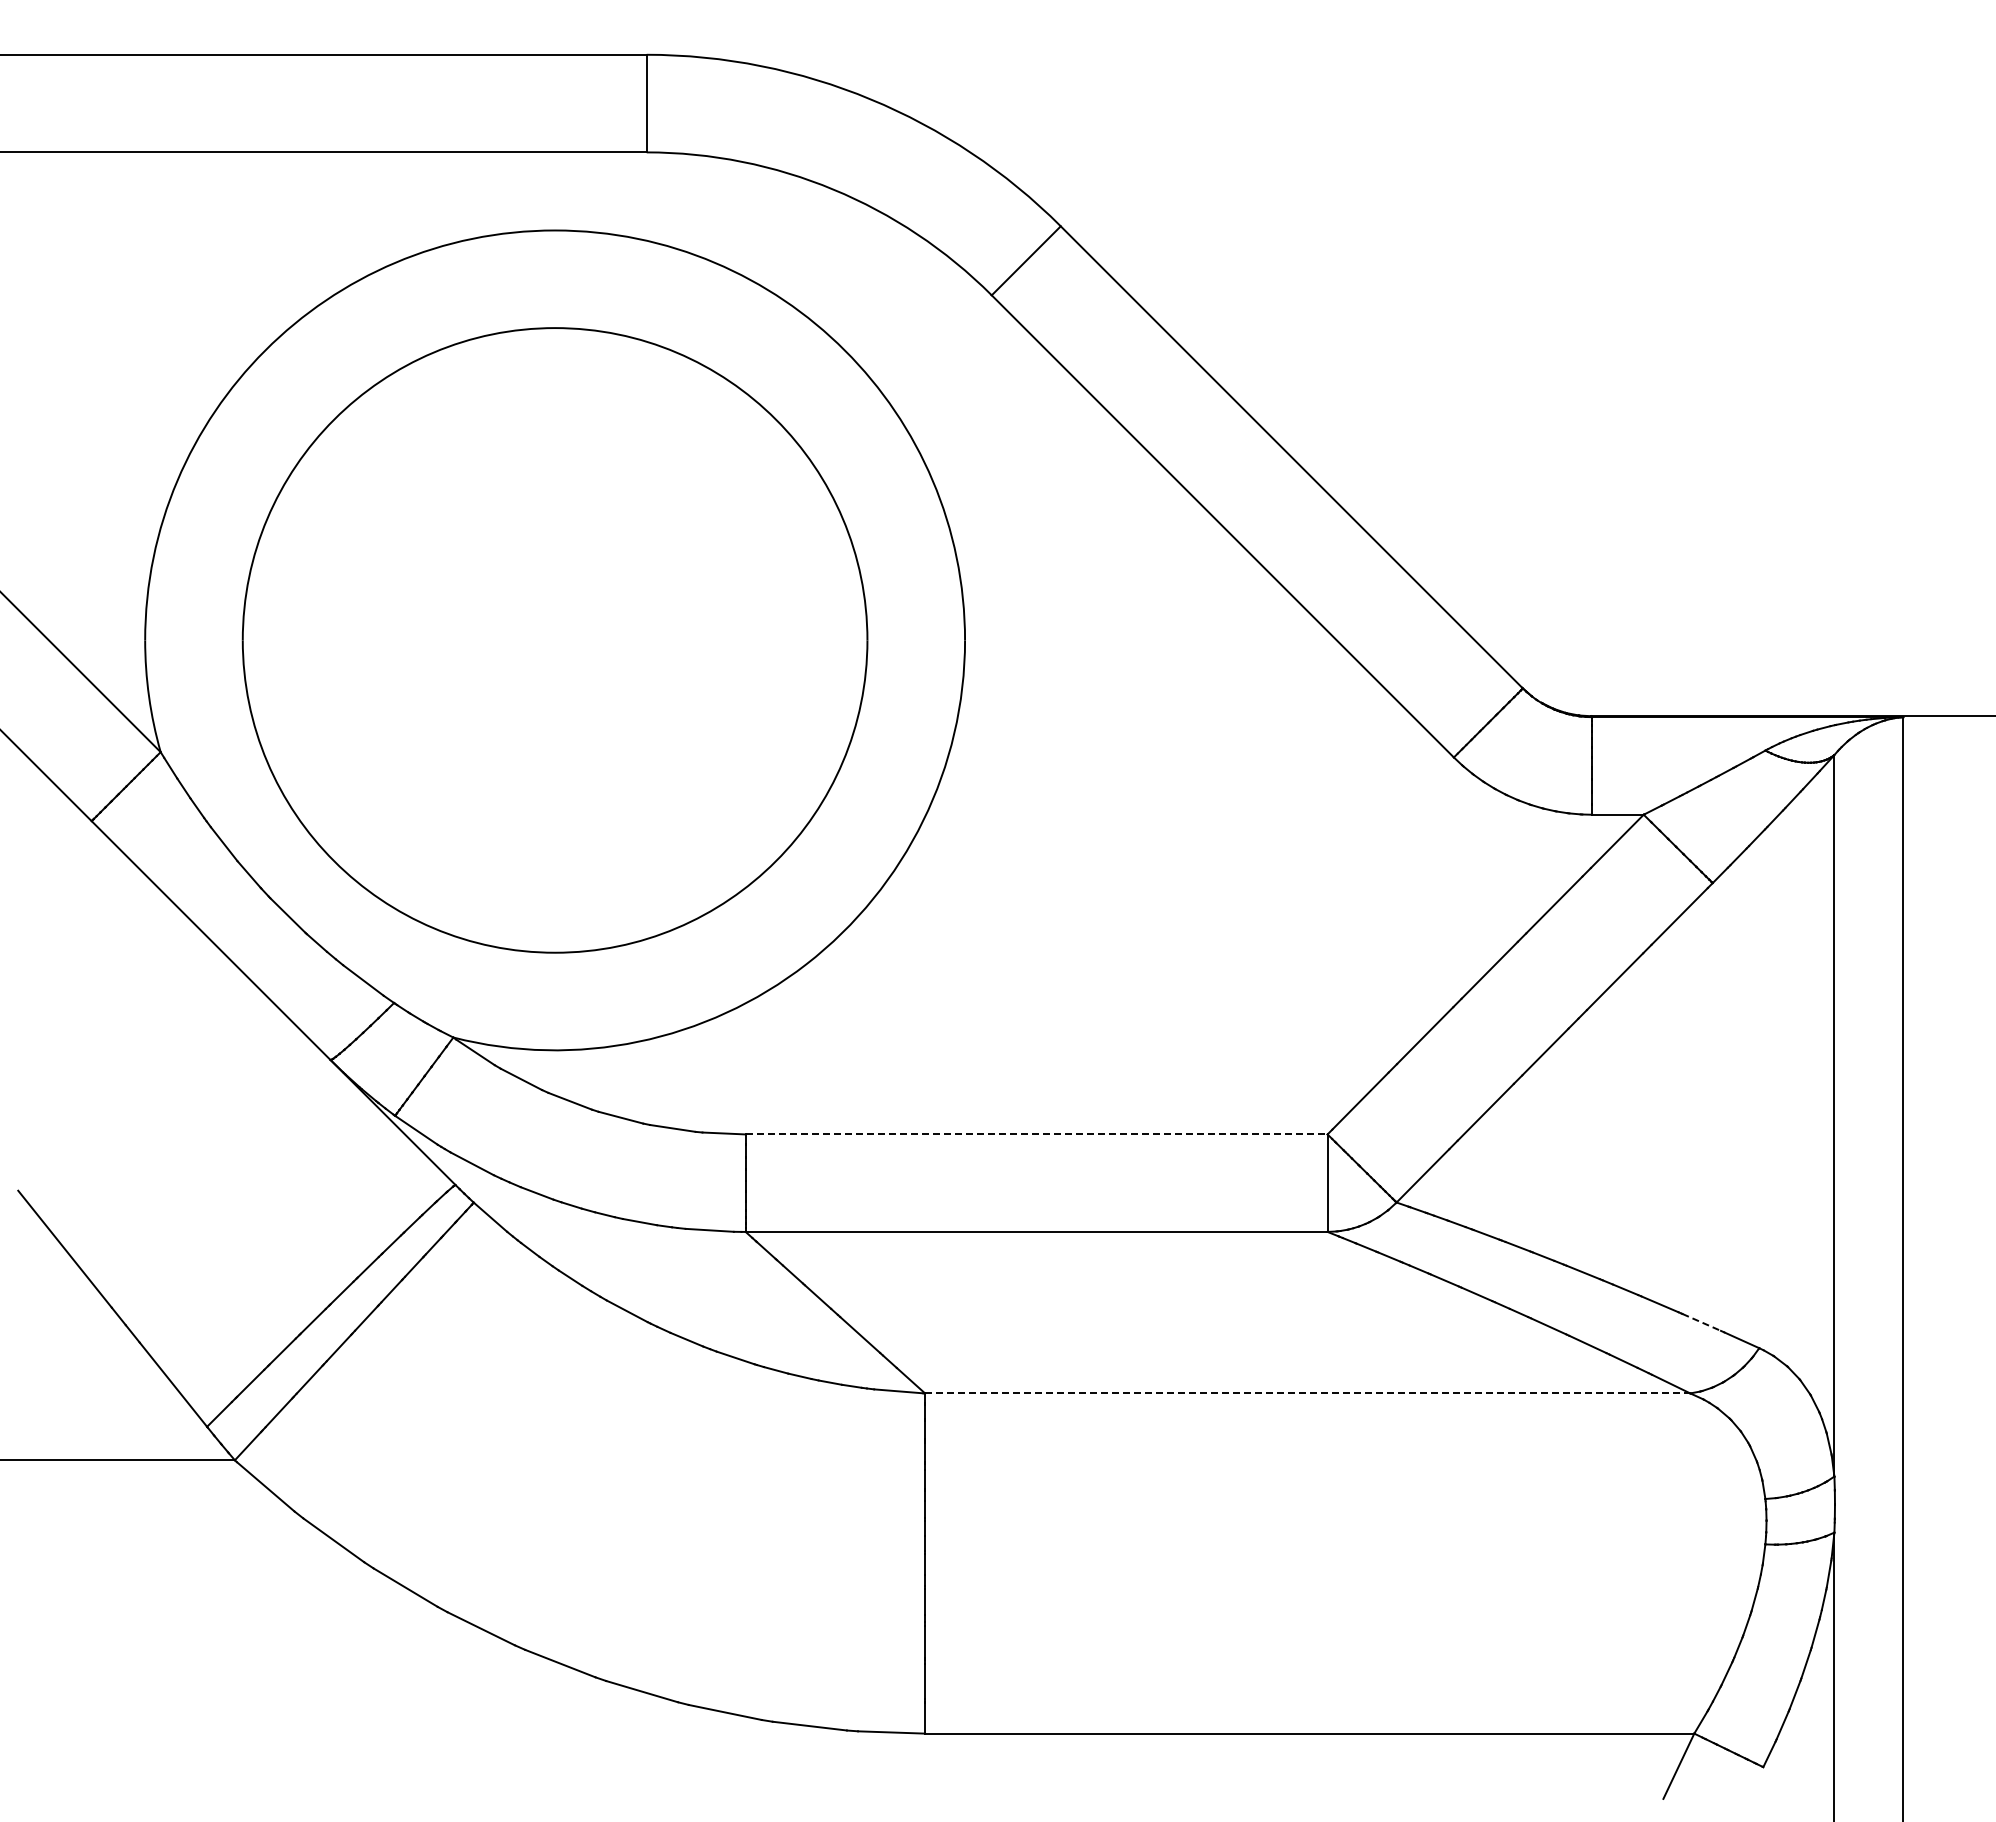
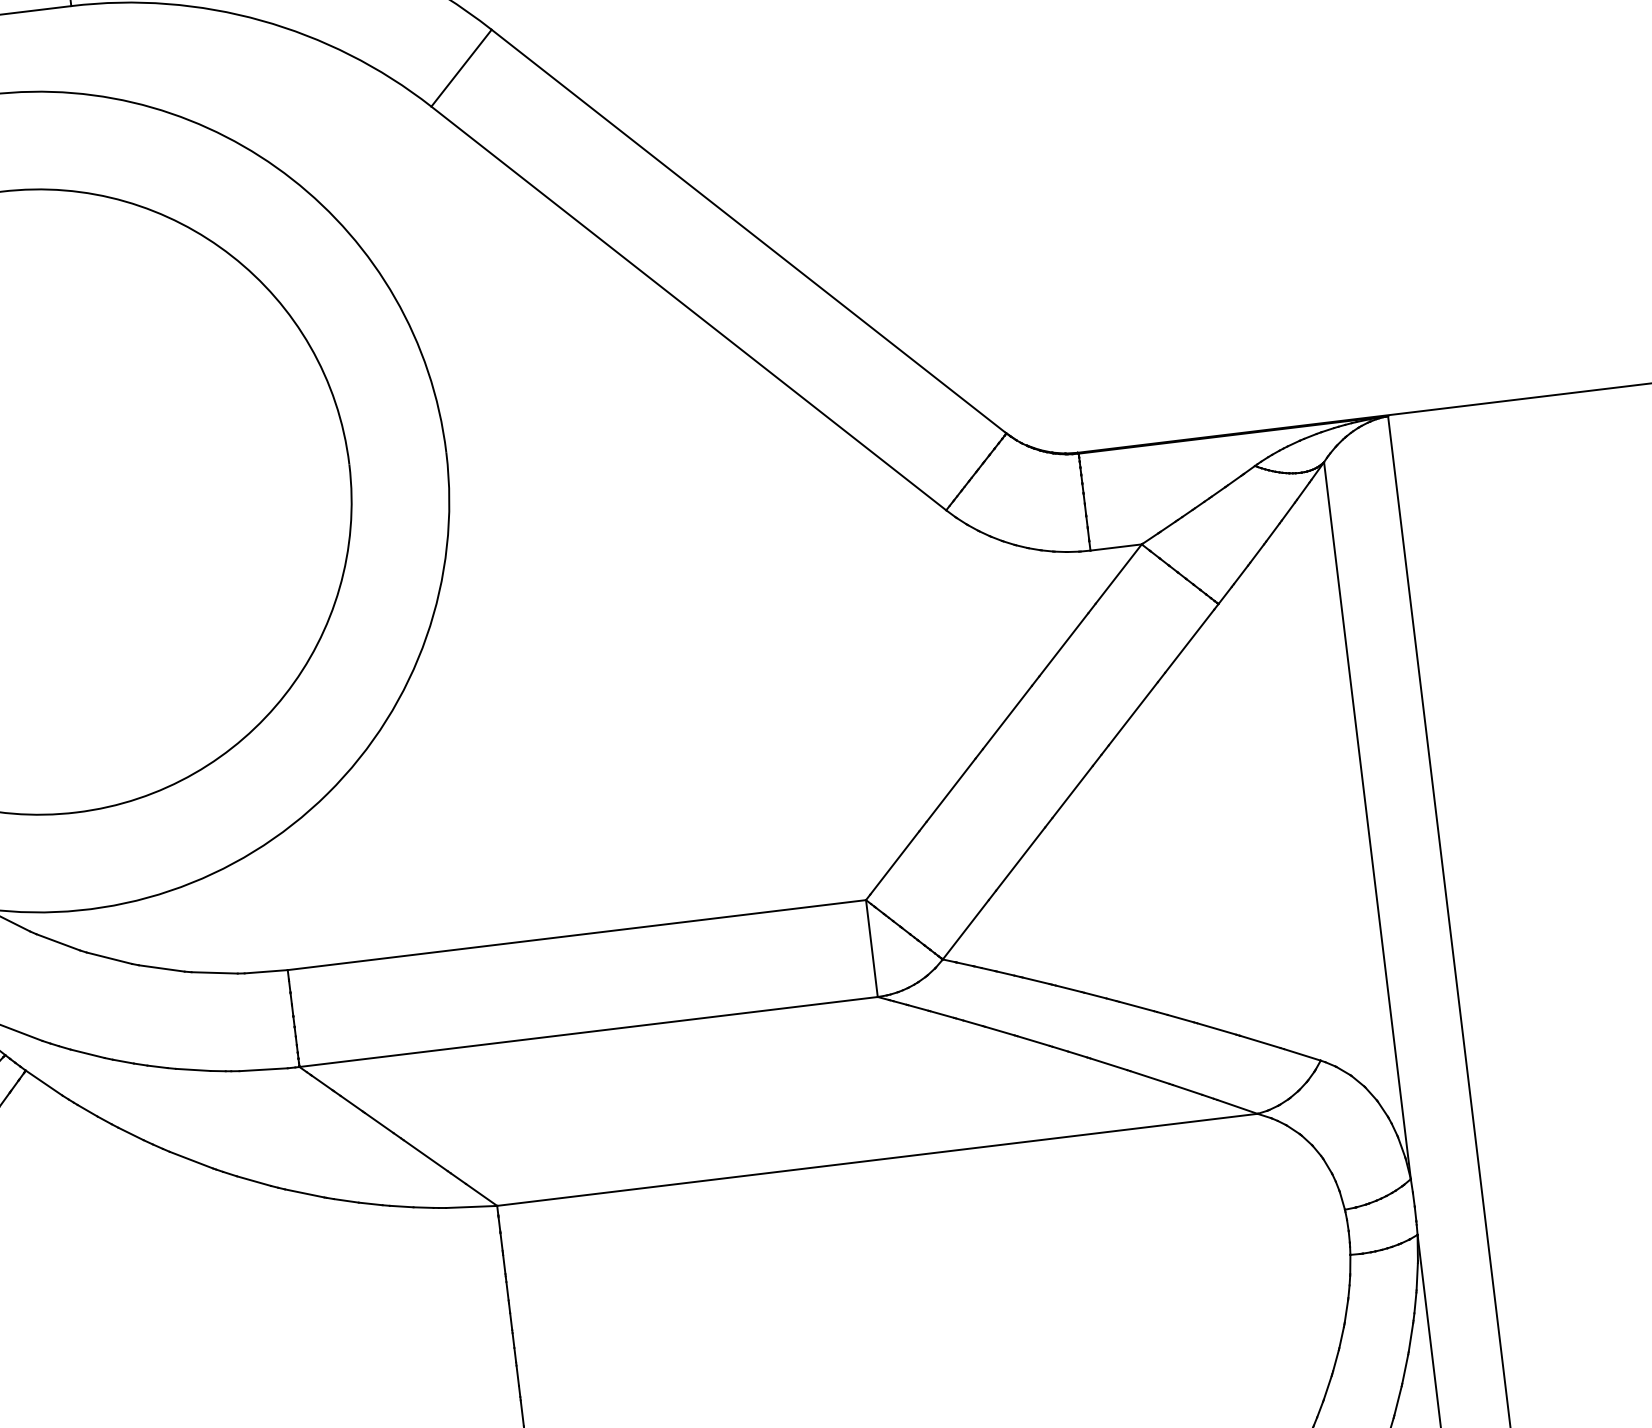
line: (1036, 1134) -> (576, 935), dashed -> solid
line: (1702, 1322) -> (1261, 1041), dashed -> solid
line: (1307, 1393) -> (877, 1159), dashed -> solid

